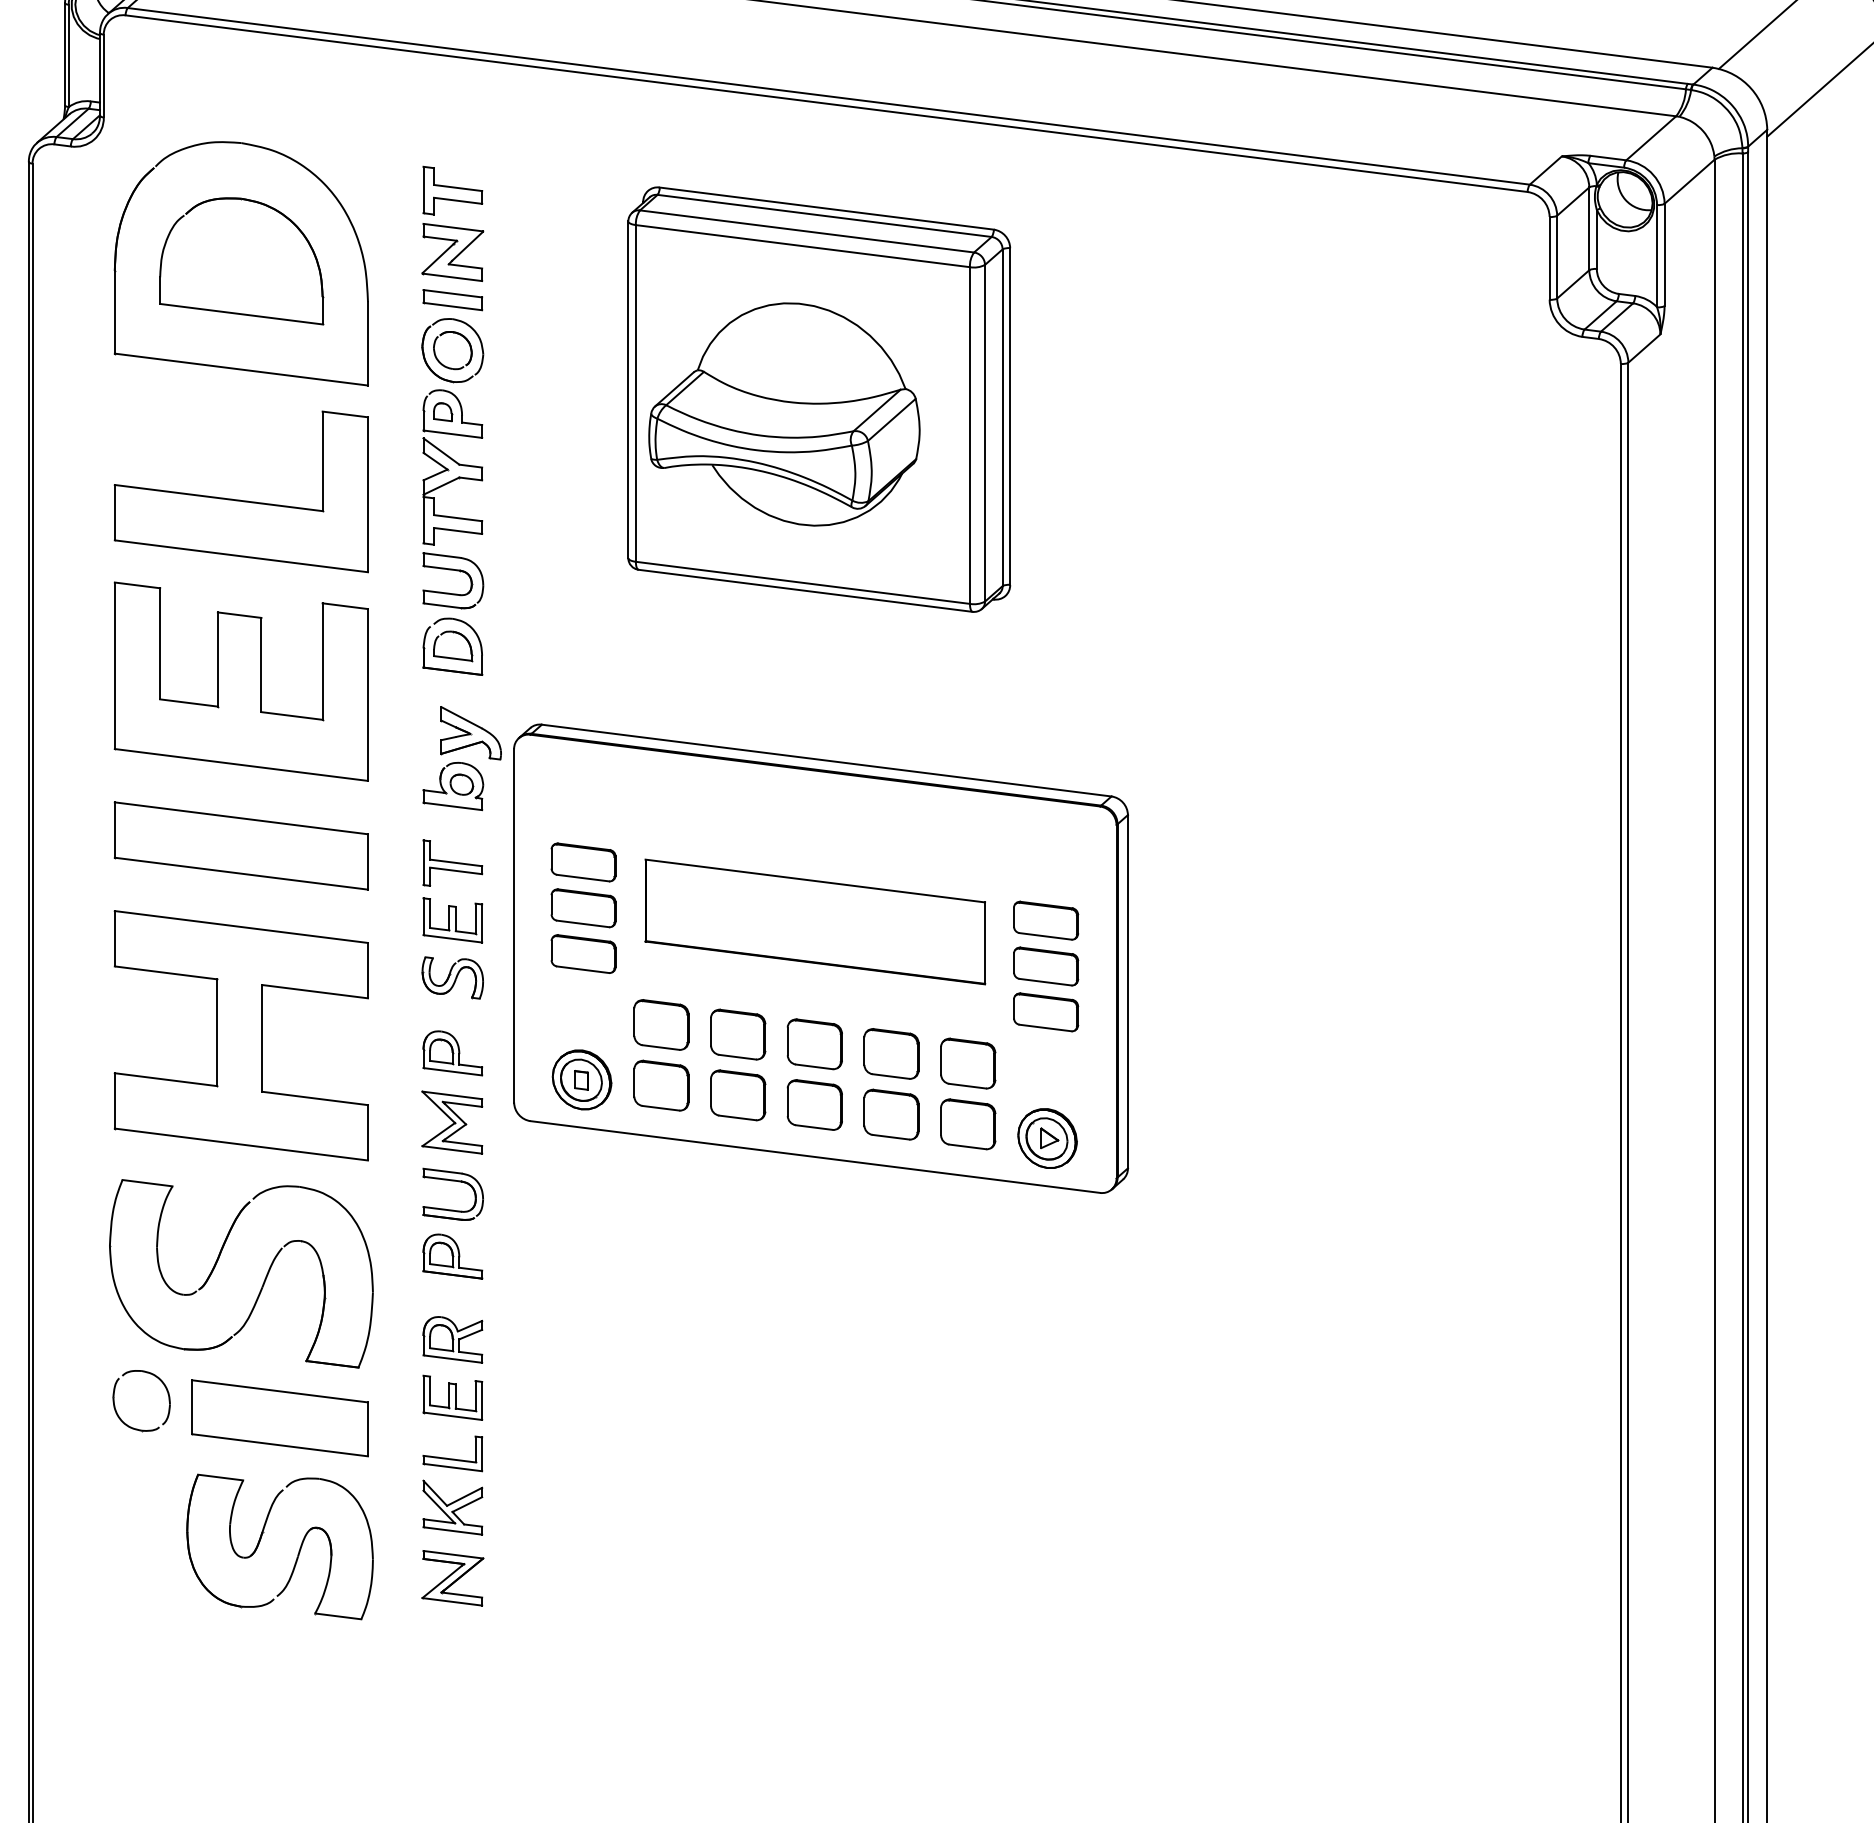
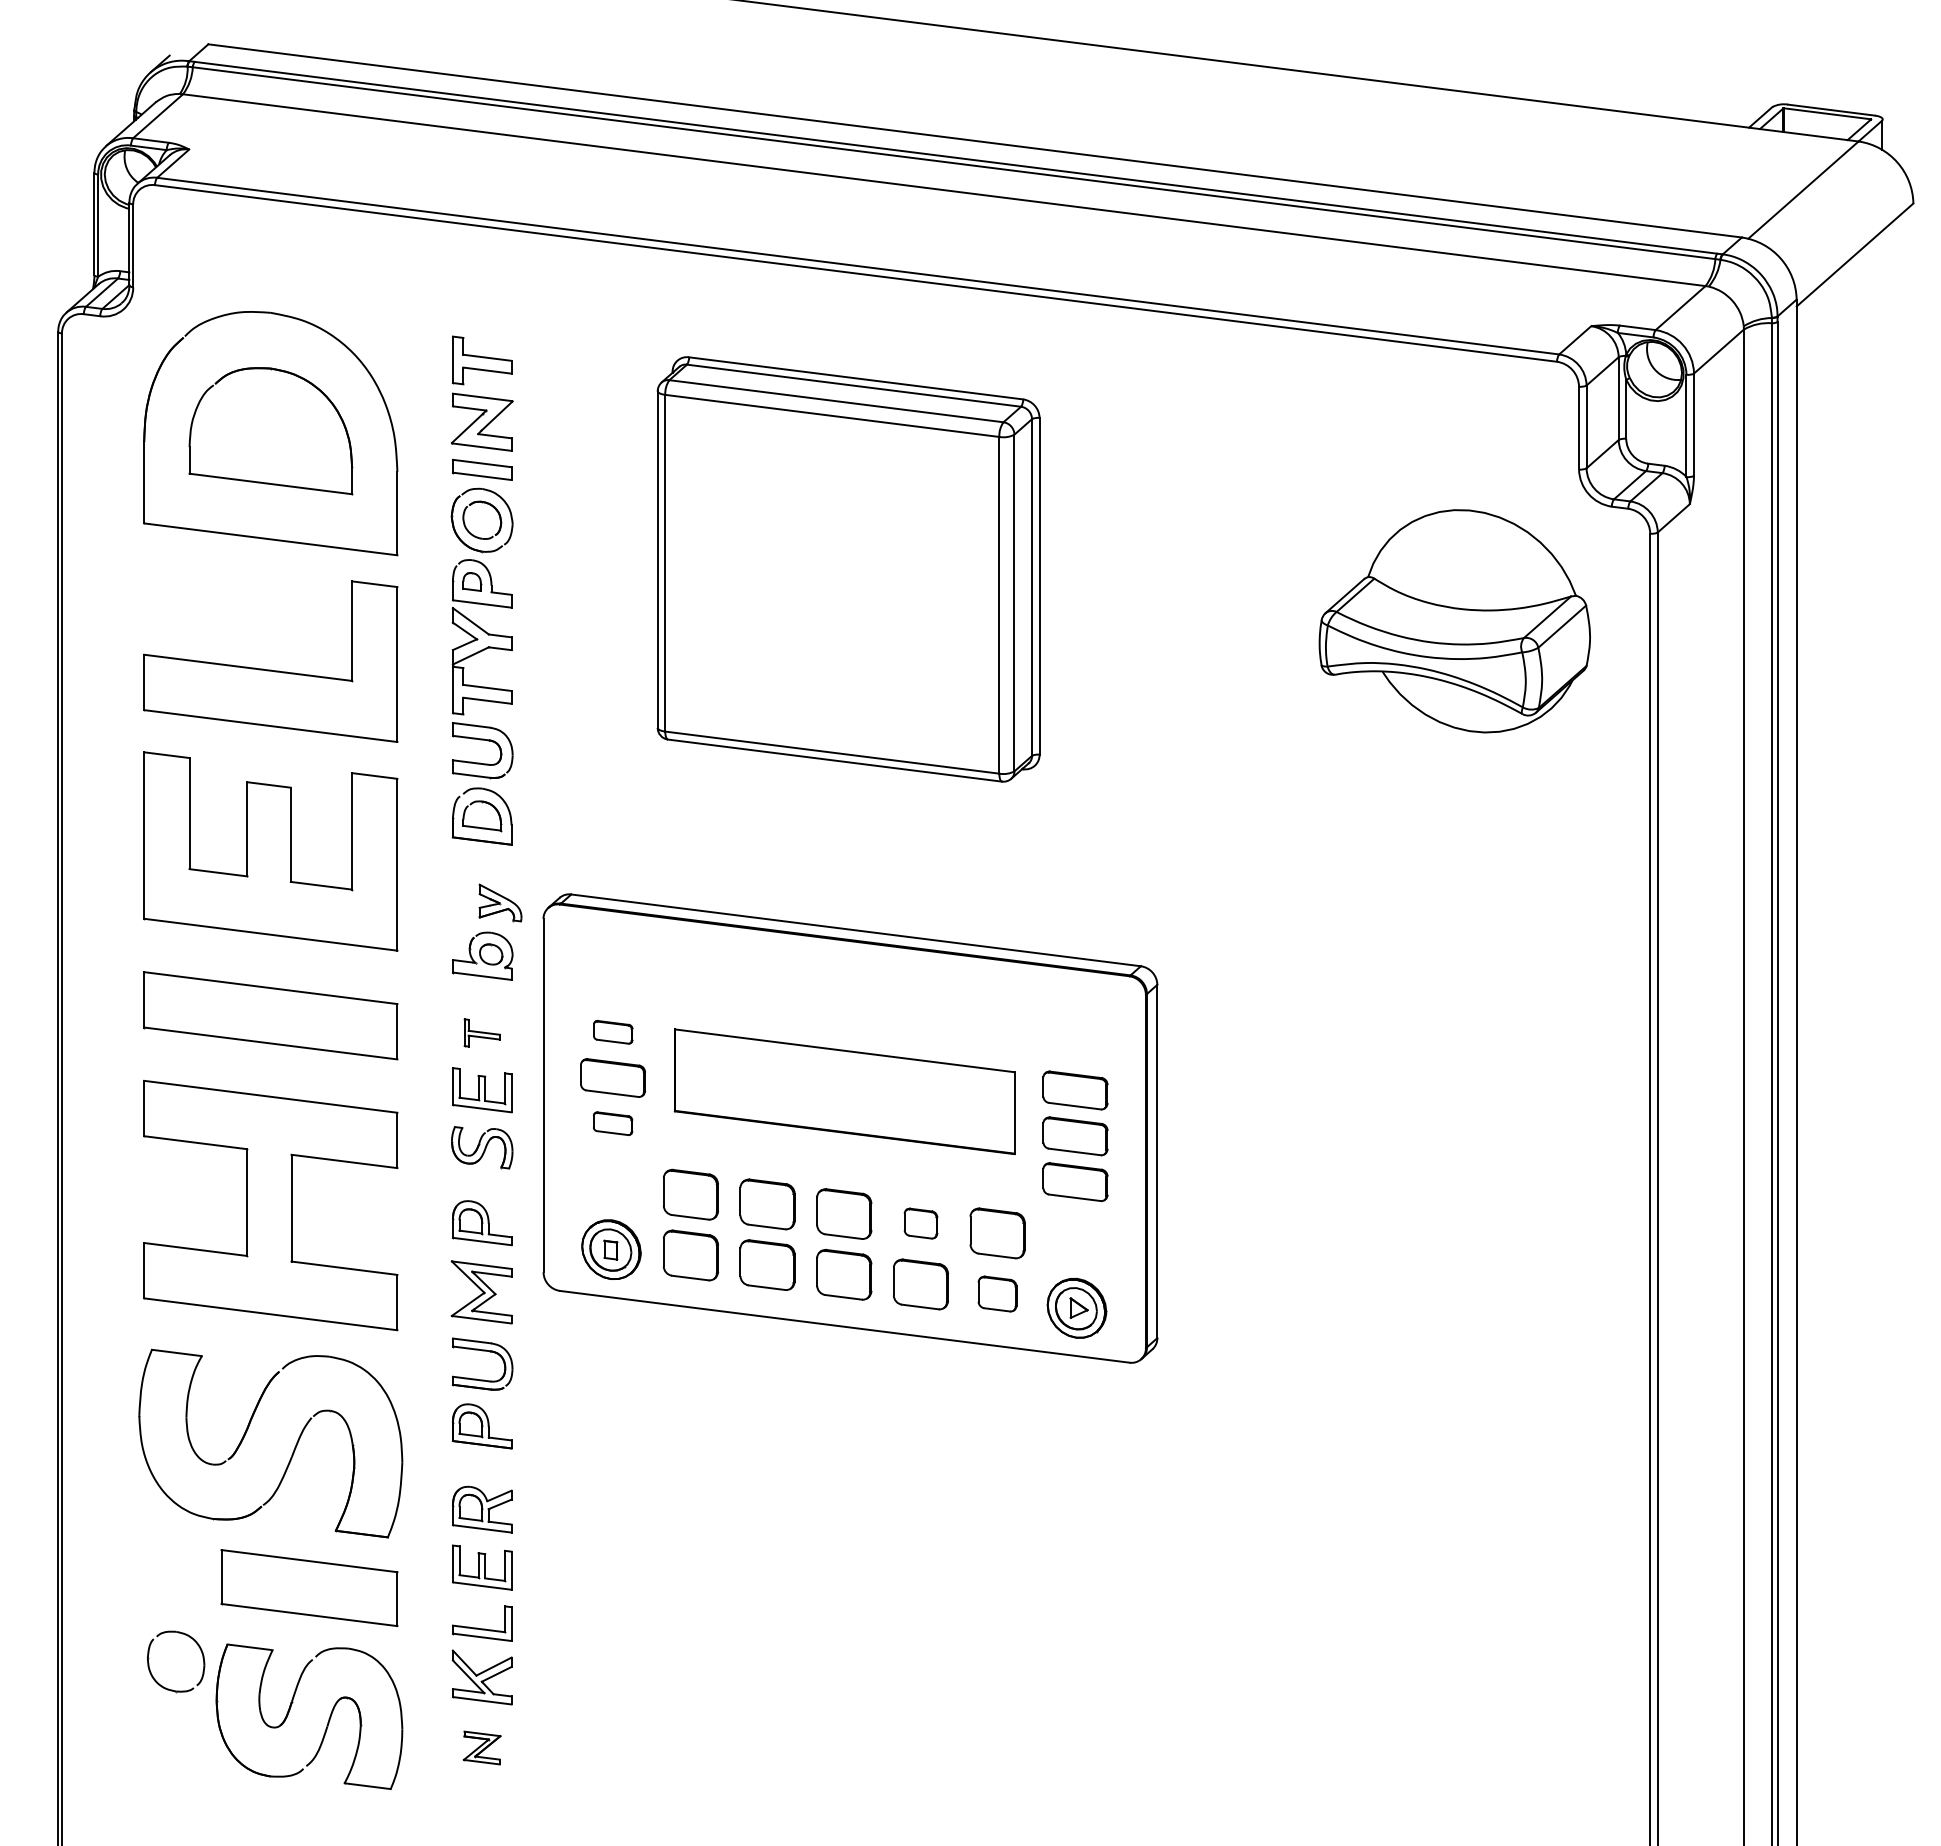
part: (784, 414) -> (1454, 621), moved
part: (471, 732) -> (500, 902), size x0.7
part: (453, 862) -> (482, 1032), size x0.6
part: (584, 862) -> (613, 1032), size x0.6
part: (583, 953) -> (612, 1123), size x0.6
part: (891, 1053) -> (920, 1223), size x0.6
part: (968, 1123) -> (997, 1293), size x0.7
part: (166, 1390) -> (200, 1651), moved
part: (452, 1577) -> (481, 1747), size x0.6

